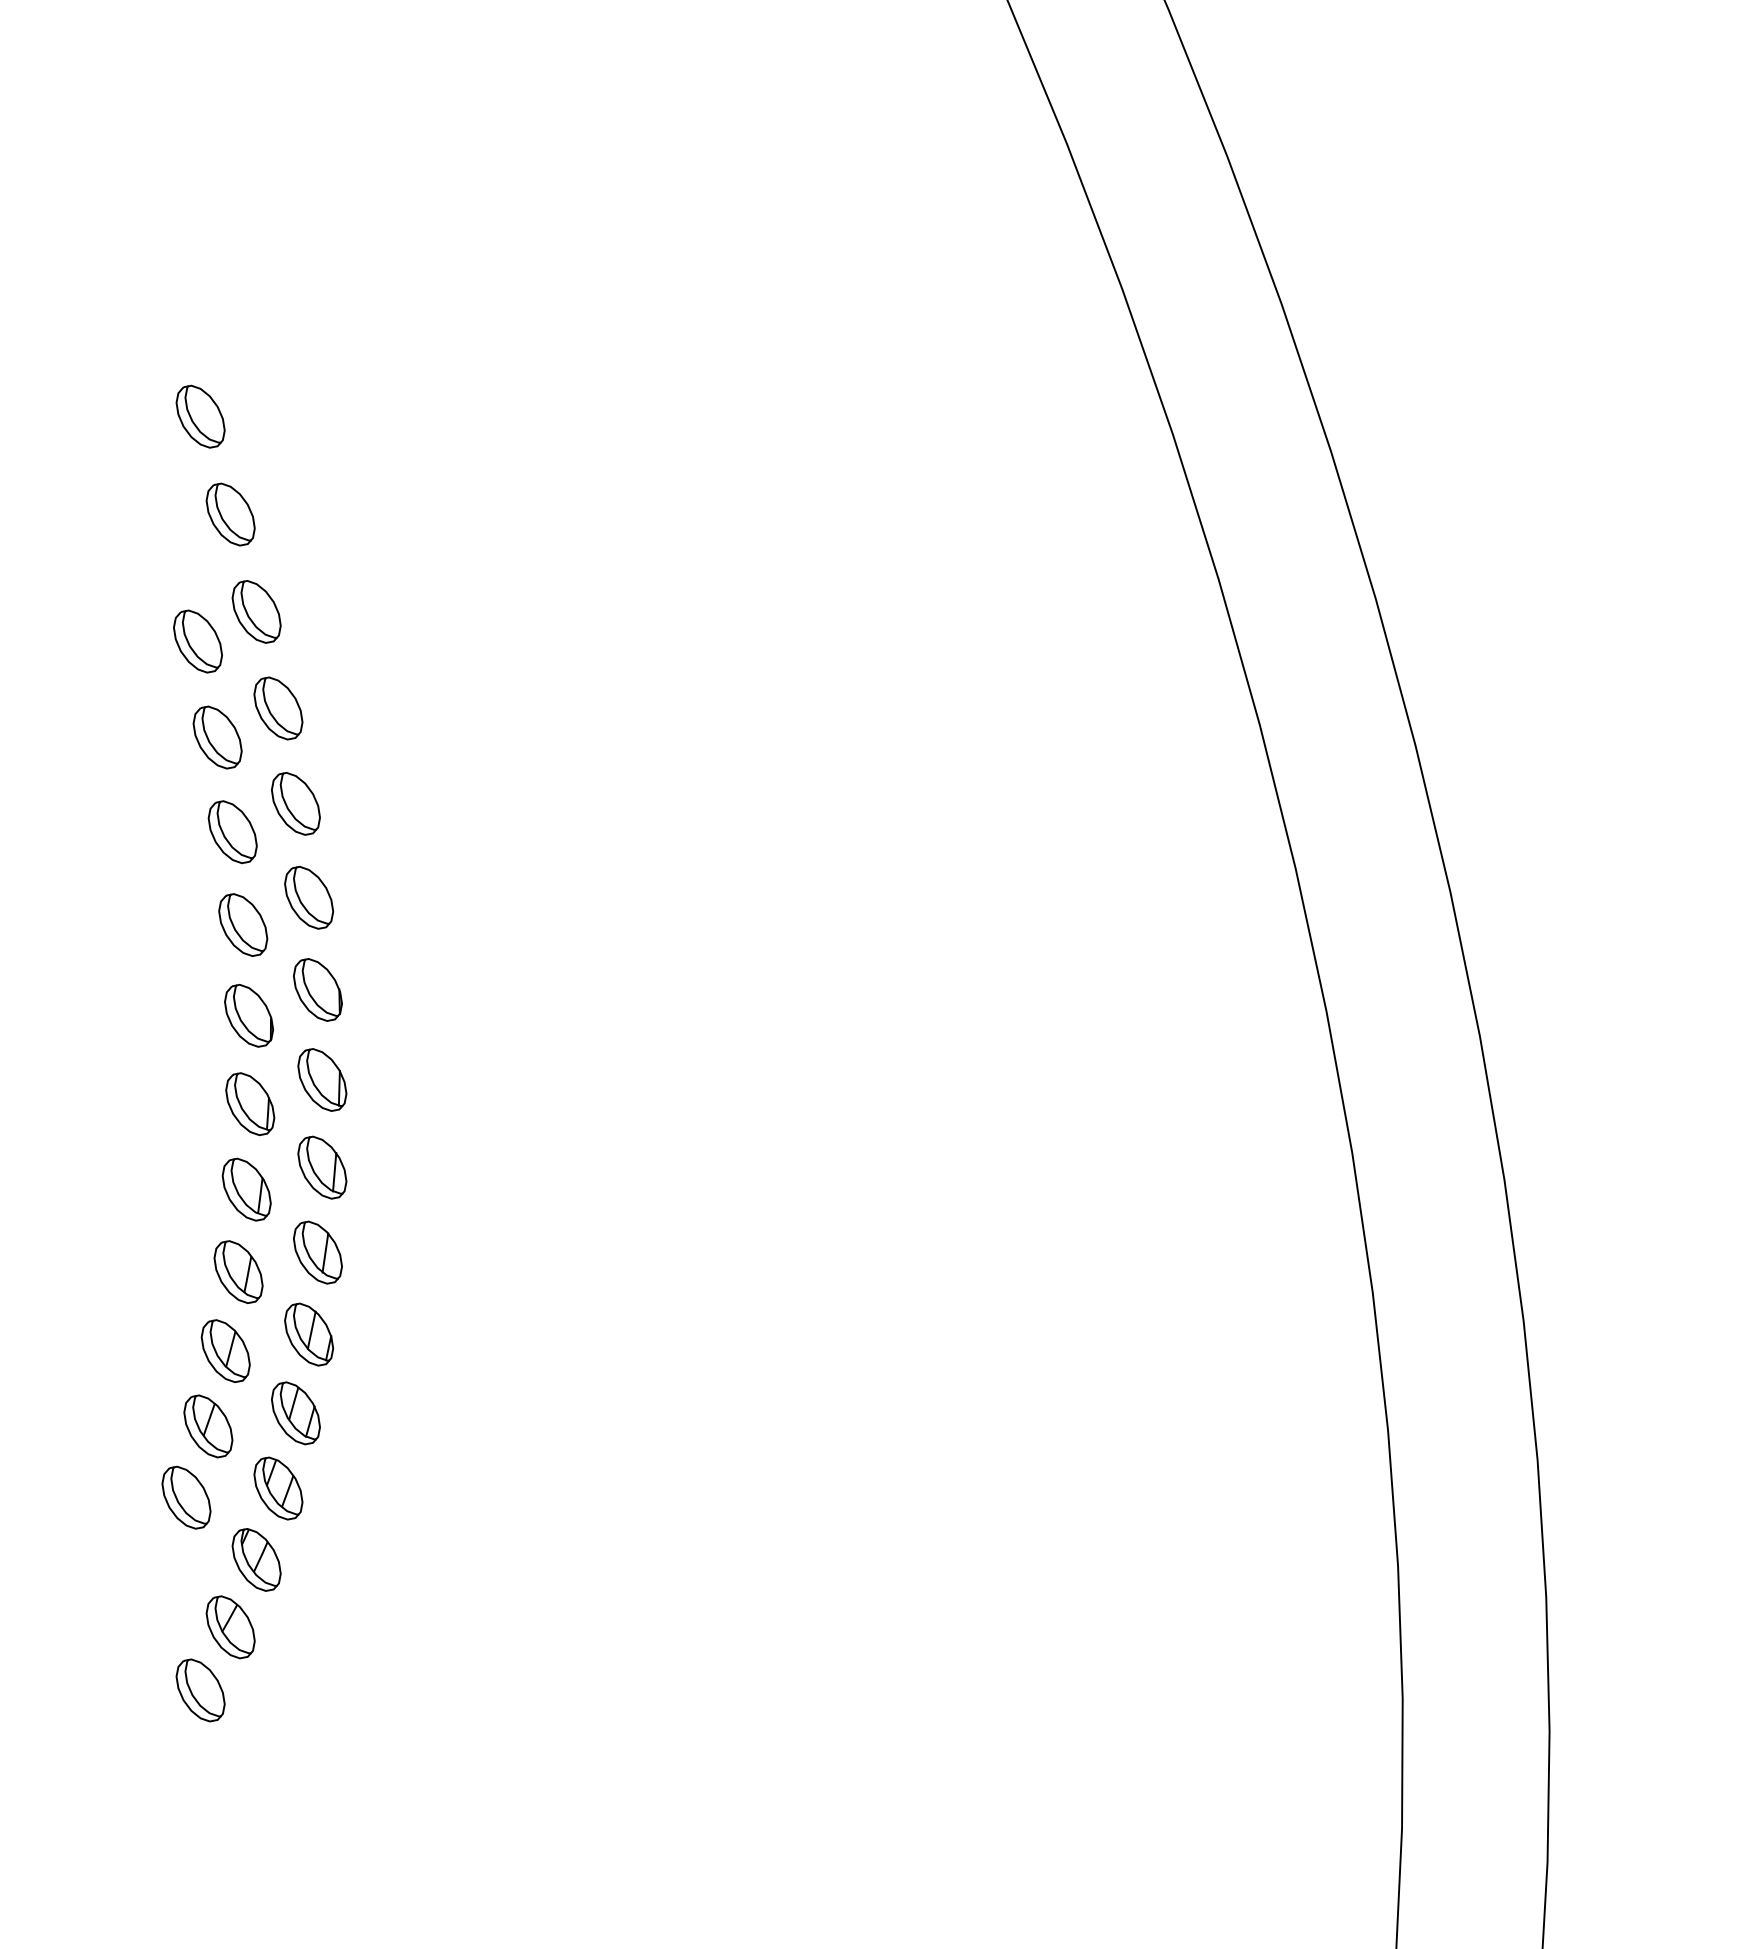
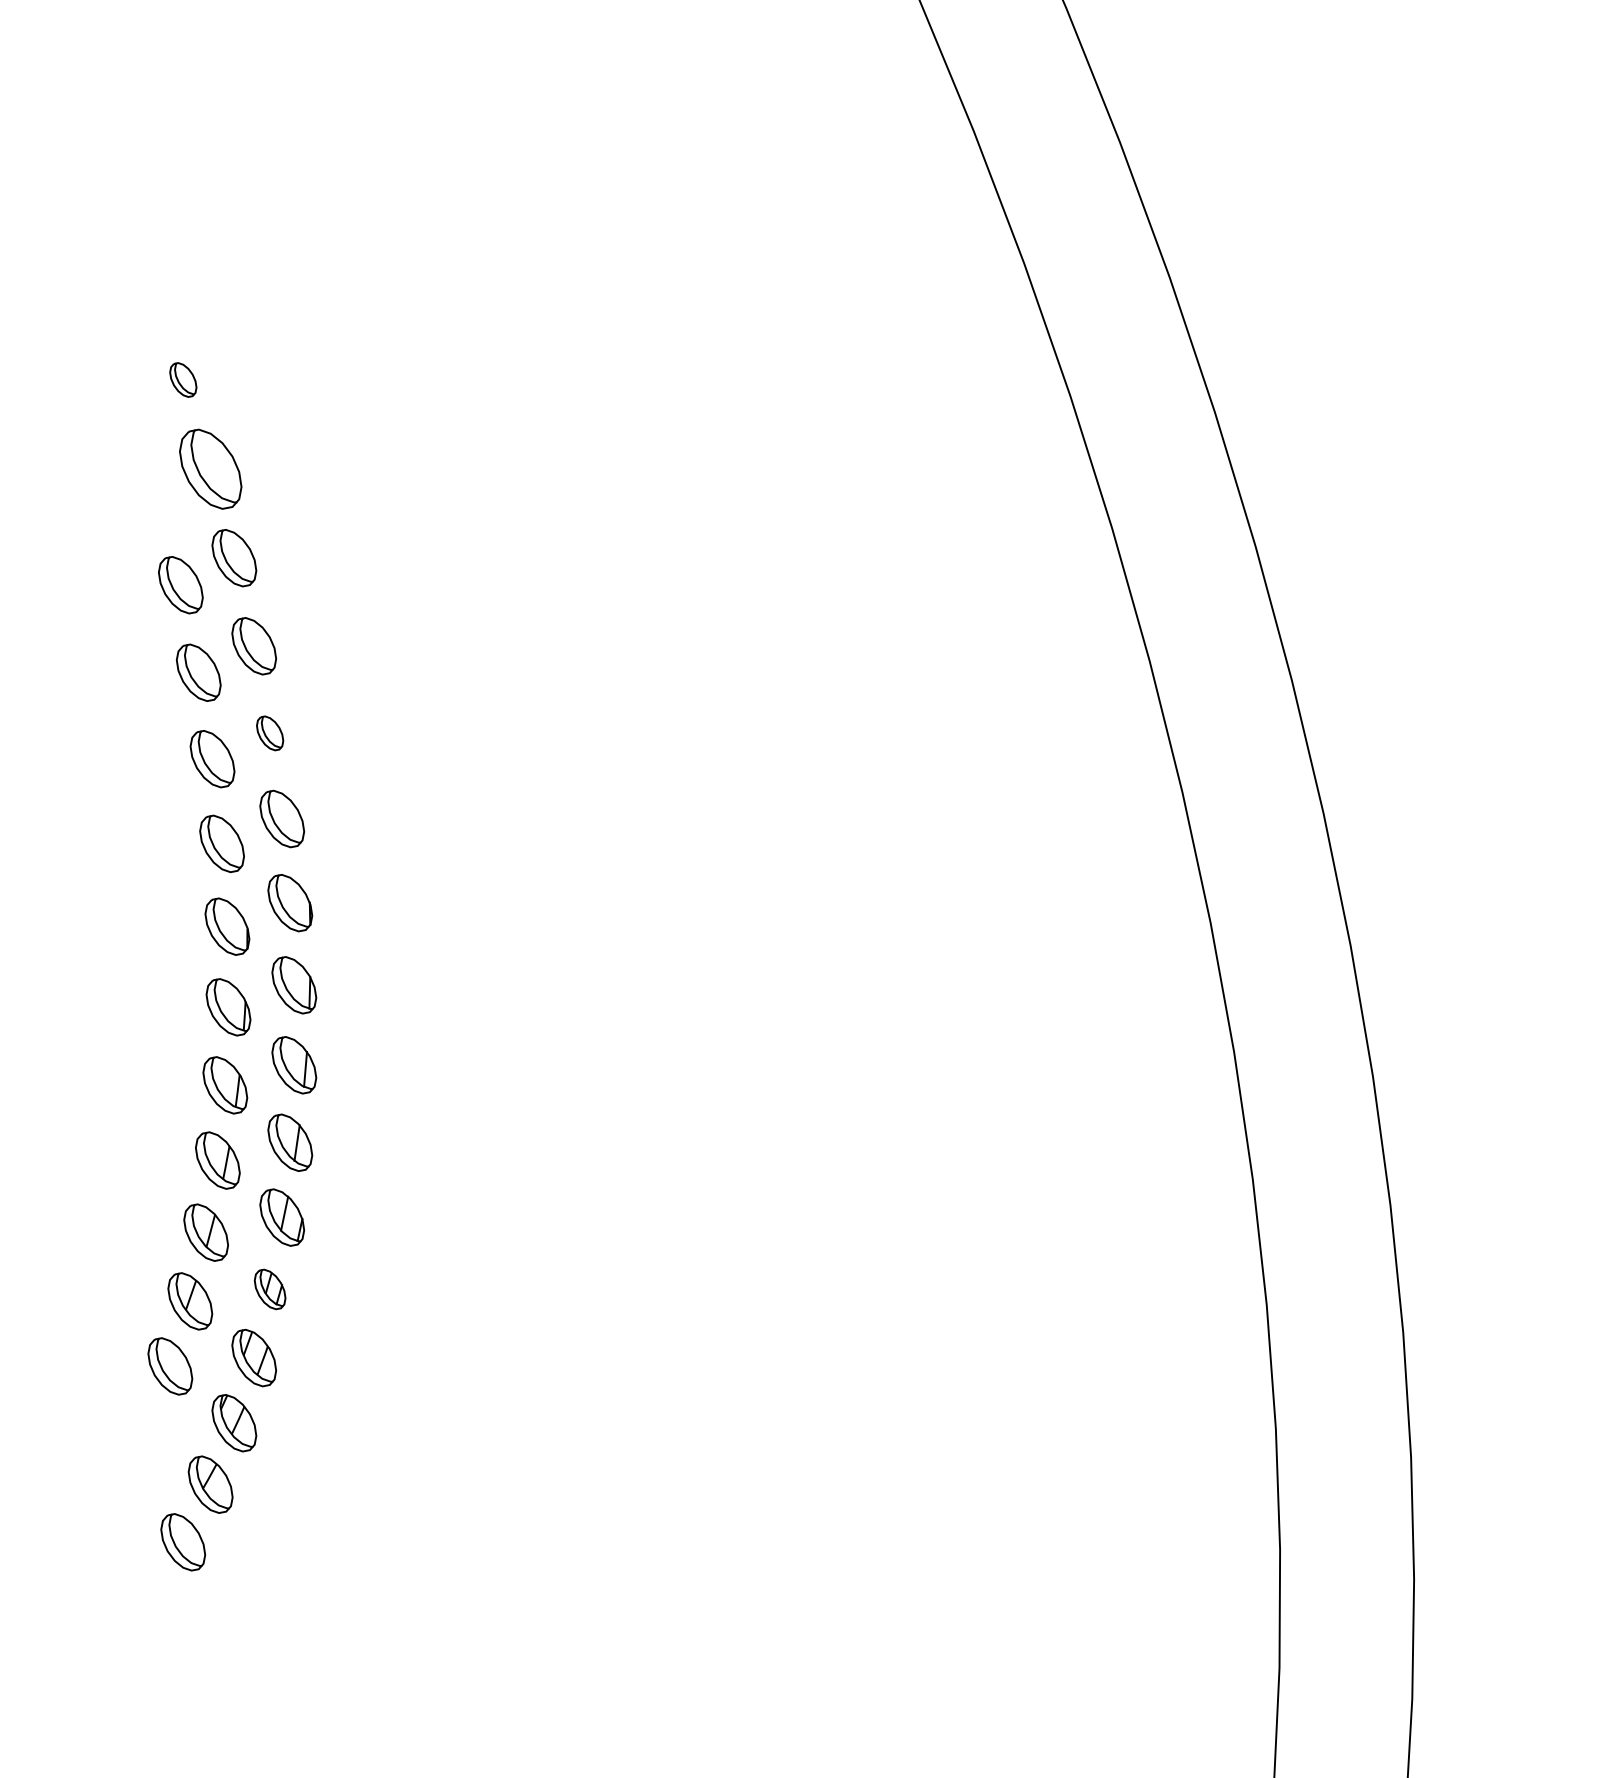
part: (200, 416) -> (183, 379), size x0.6
part: (230, 514) -> (210, 469), size x1.4
part: (295, 804) -> (269, 733), size x0.6
part: (295, 1413) -> (269, 1289), size x0.7

